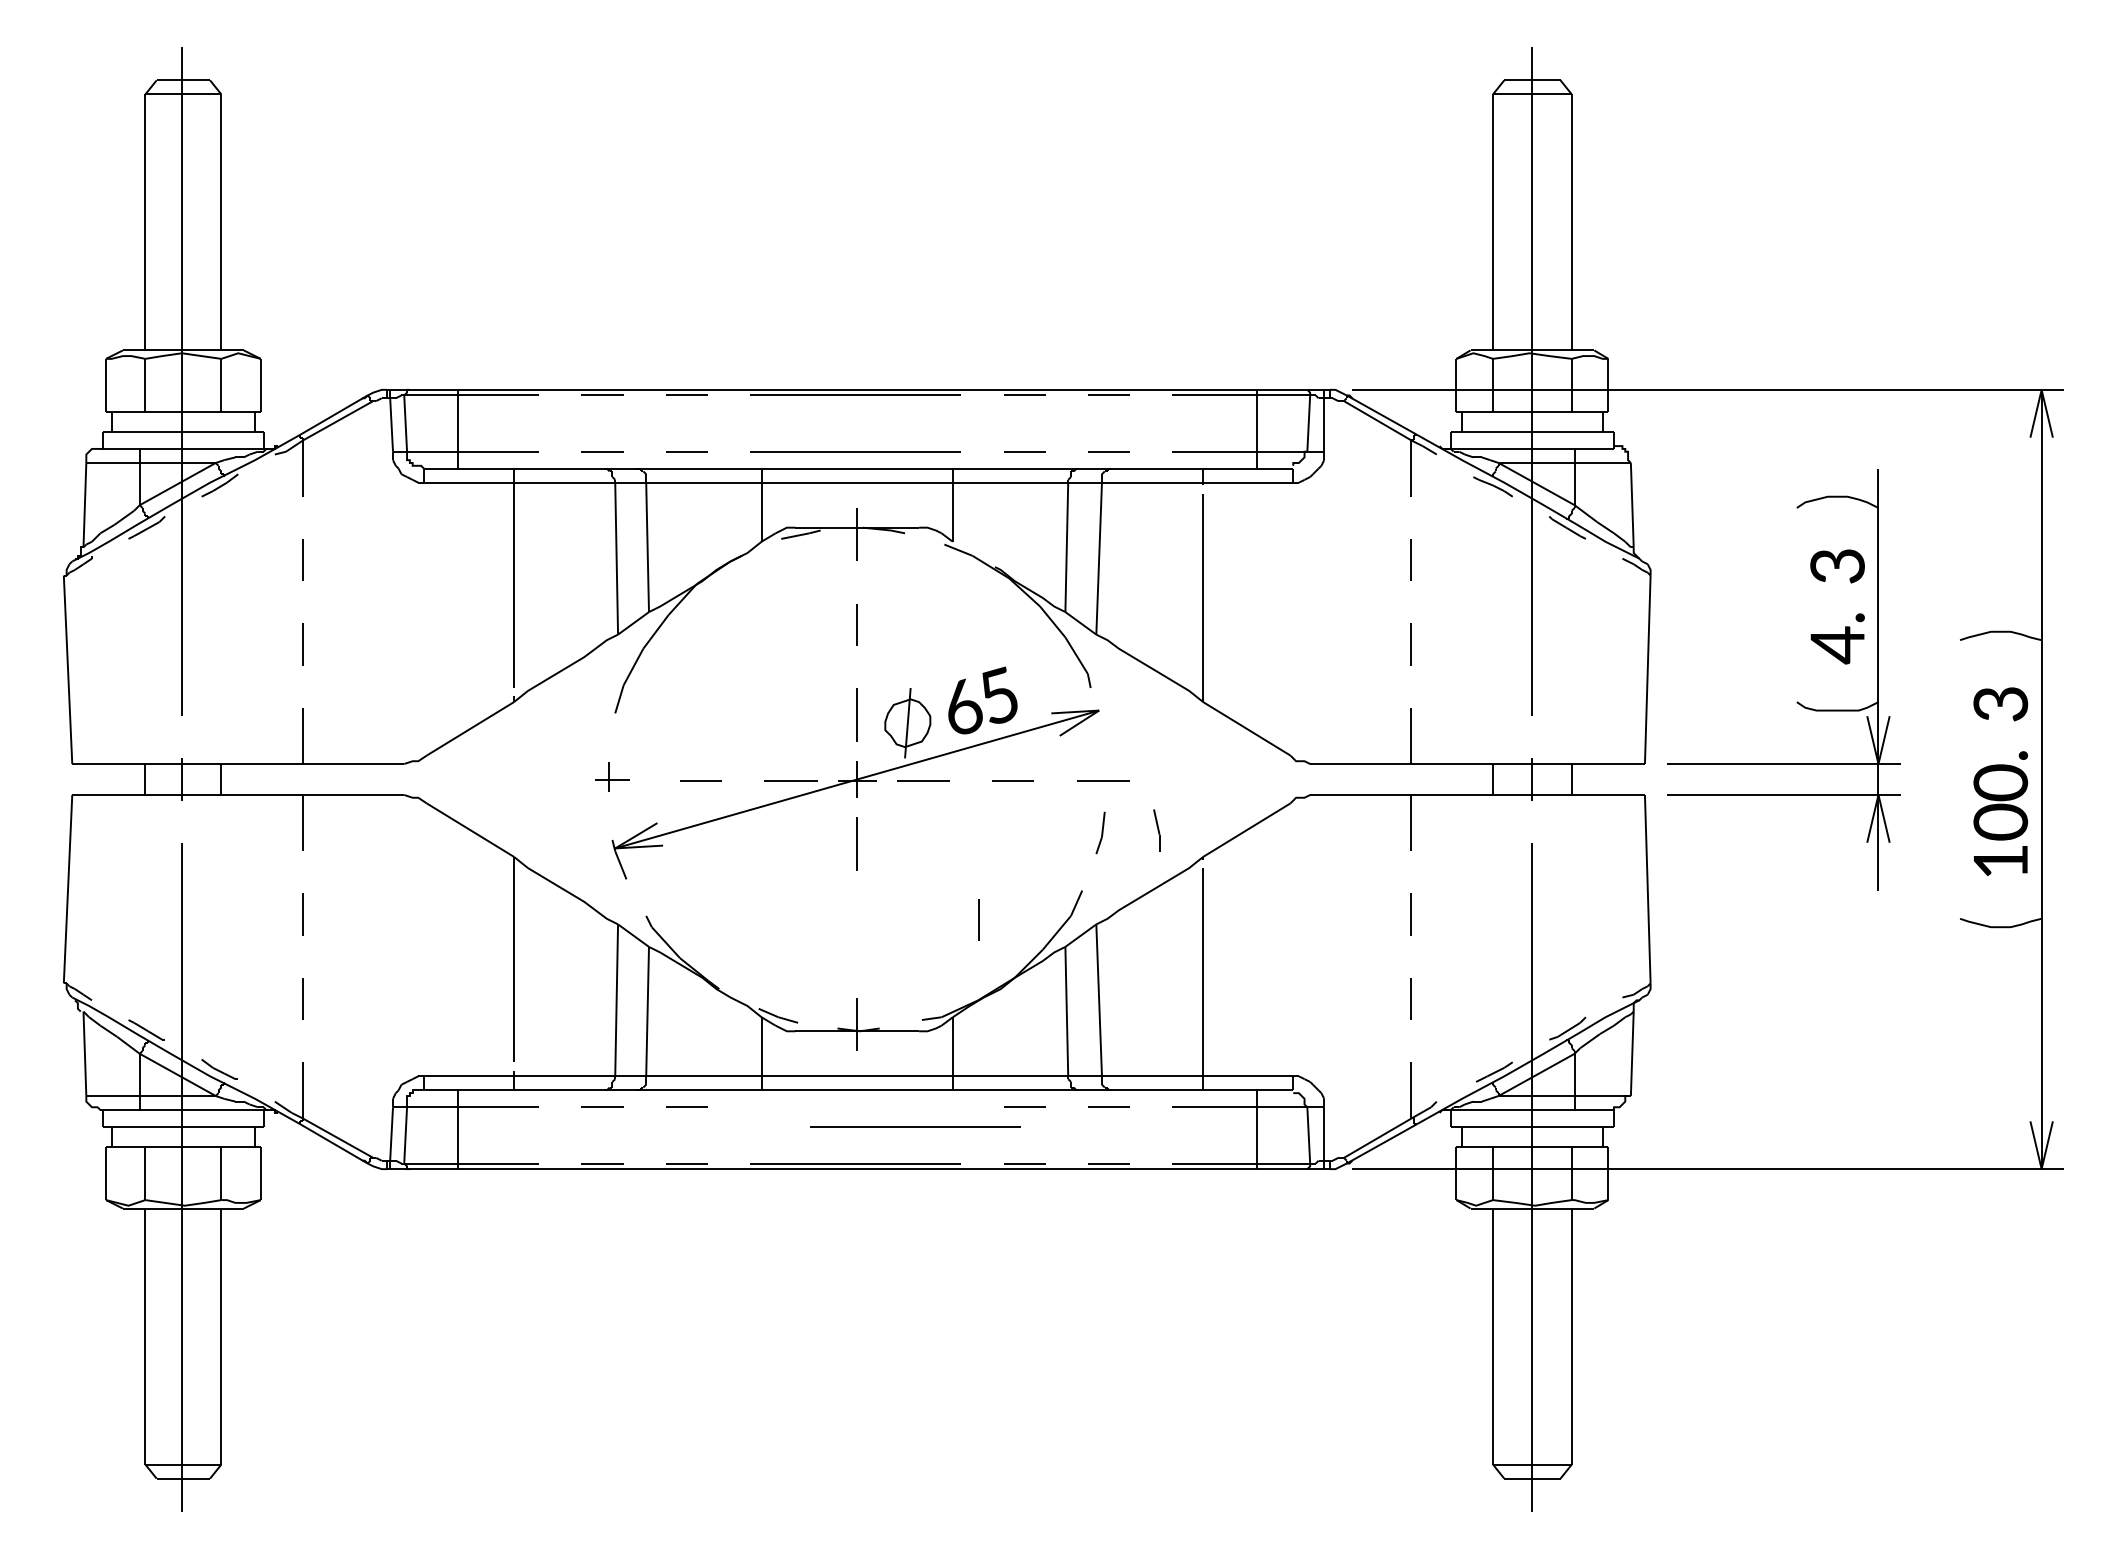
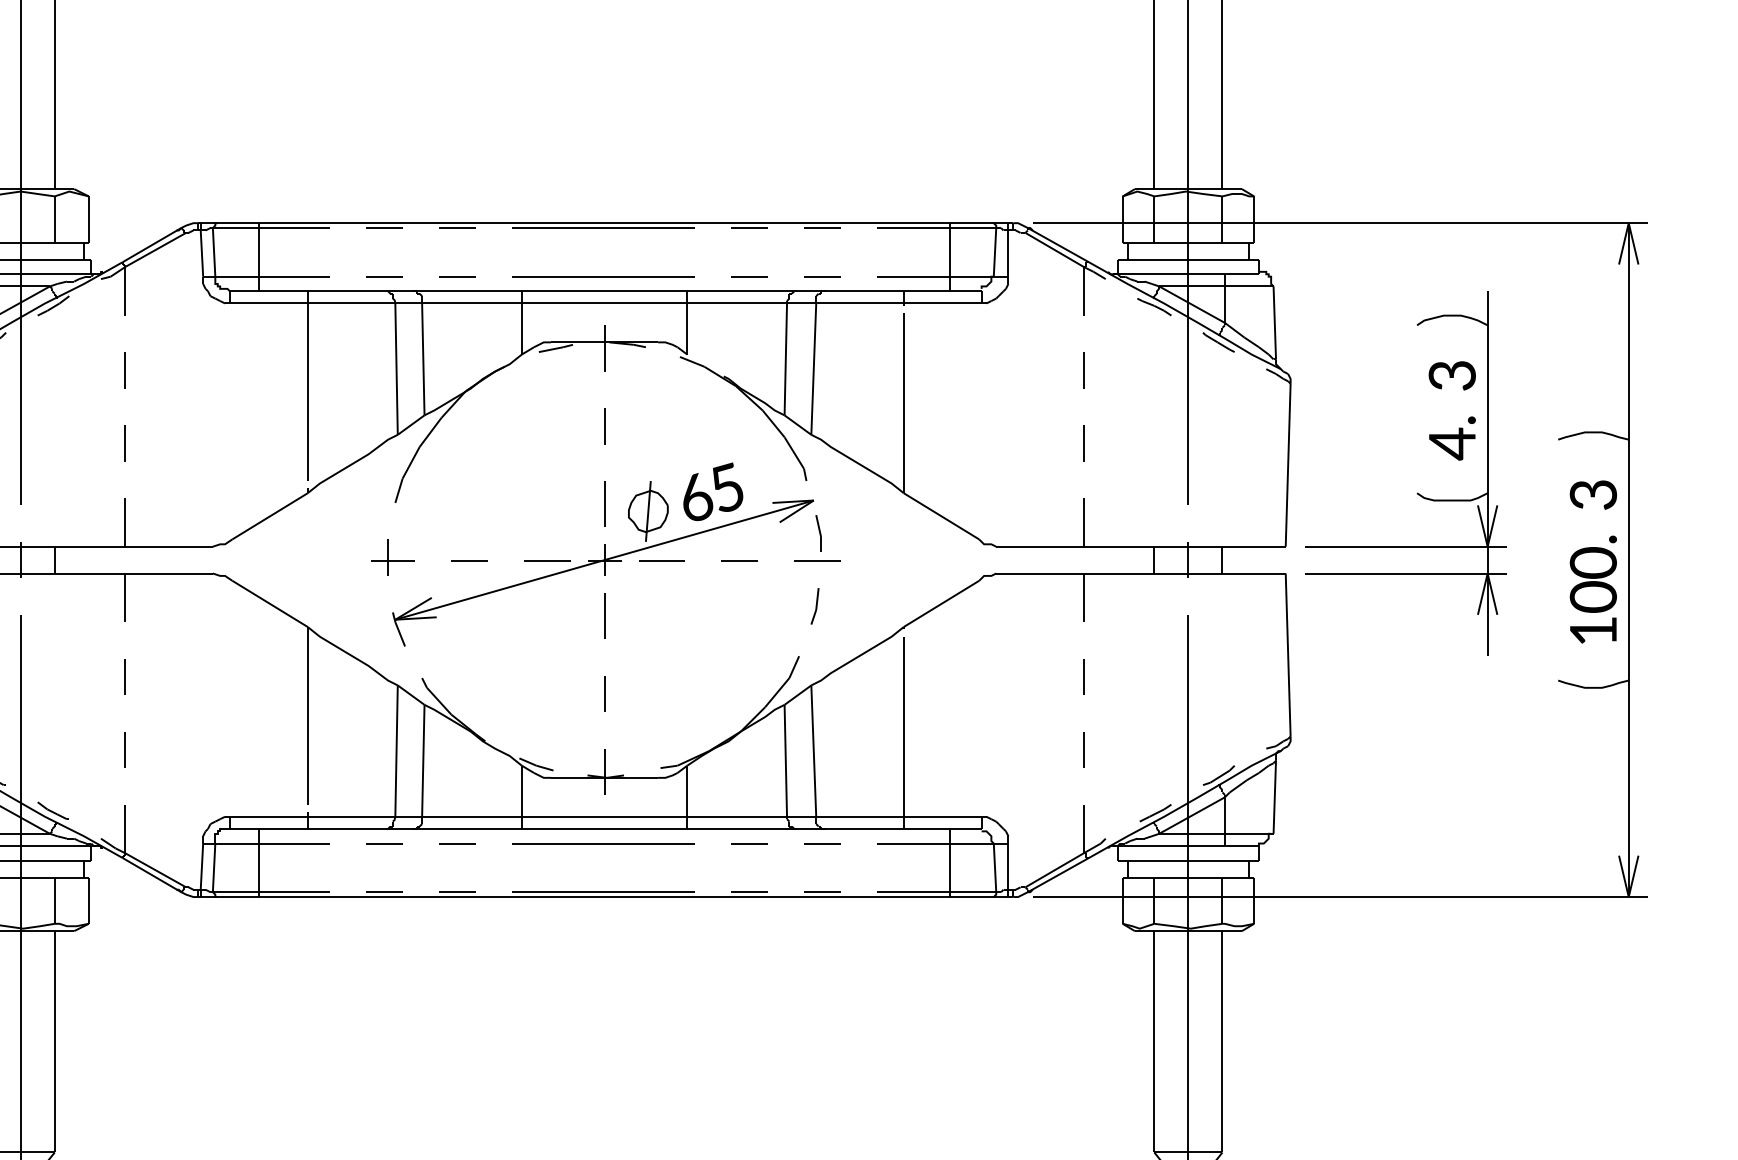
part: (612, 776) -> (392, 557), size x1.43
part: (1156, 830) -> (818, 533), moved
line: (978, 919) -> (603, 693), moved
line: (915, 1126) -> (603, 842), moved

